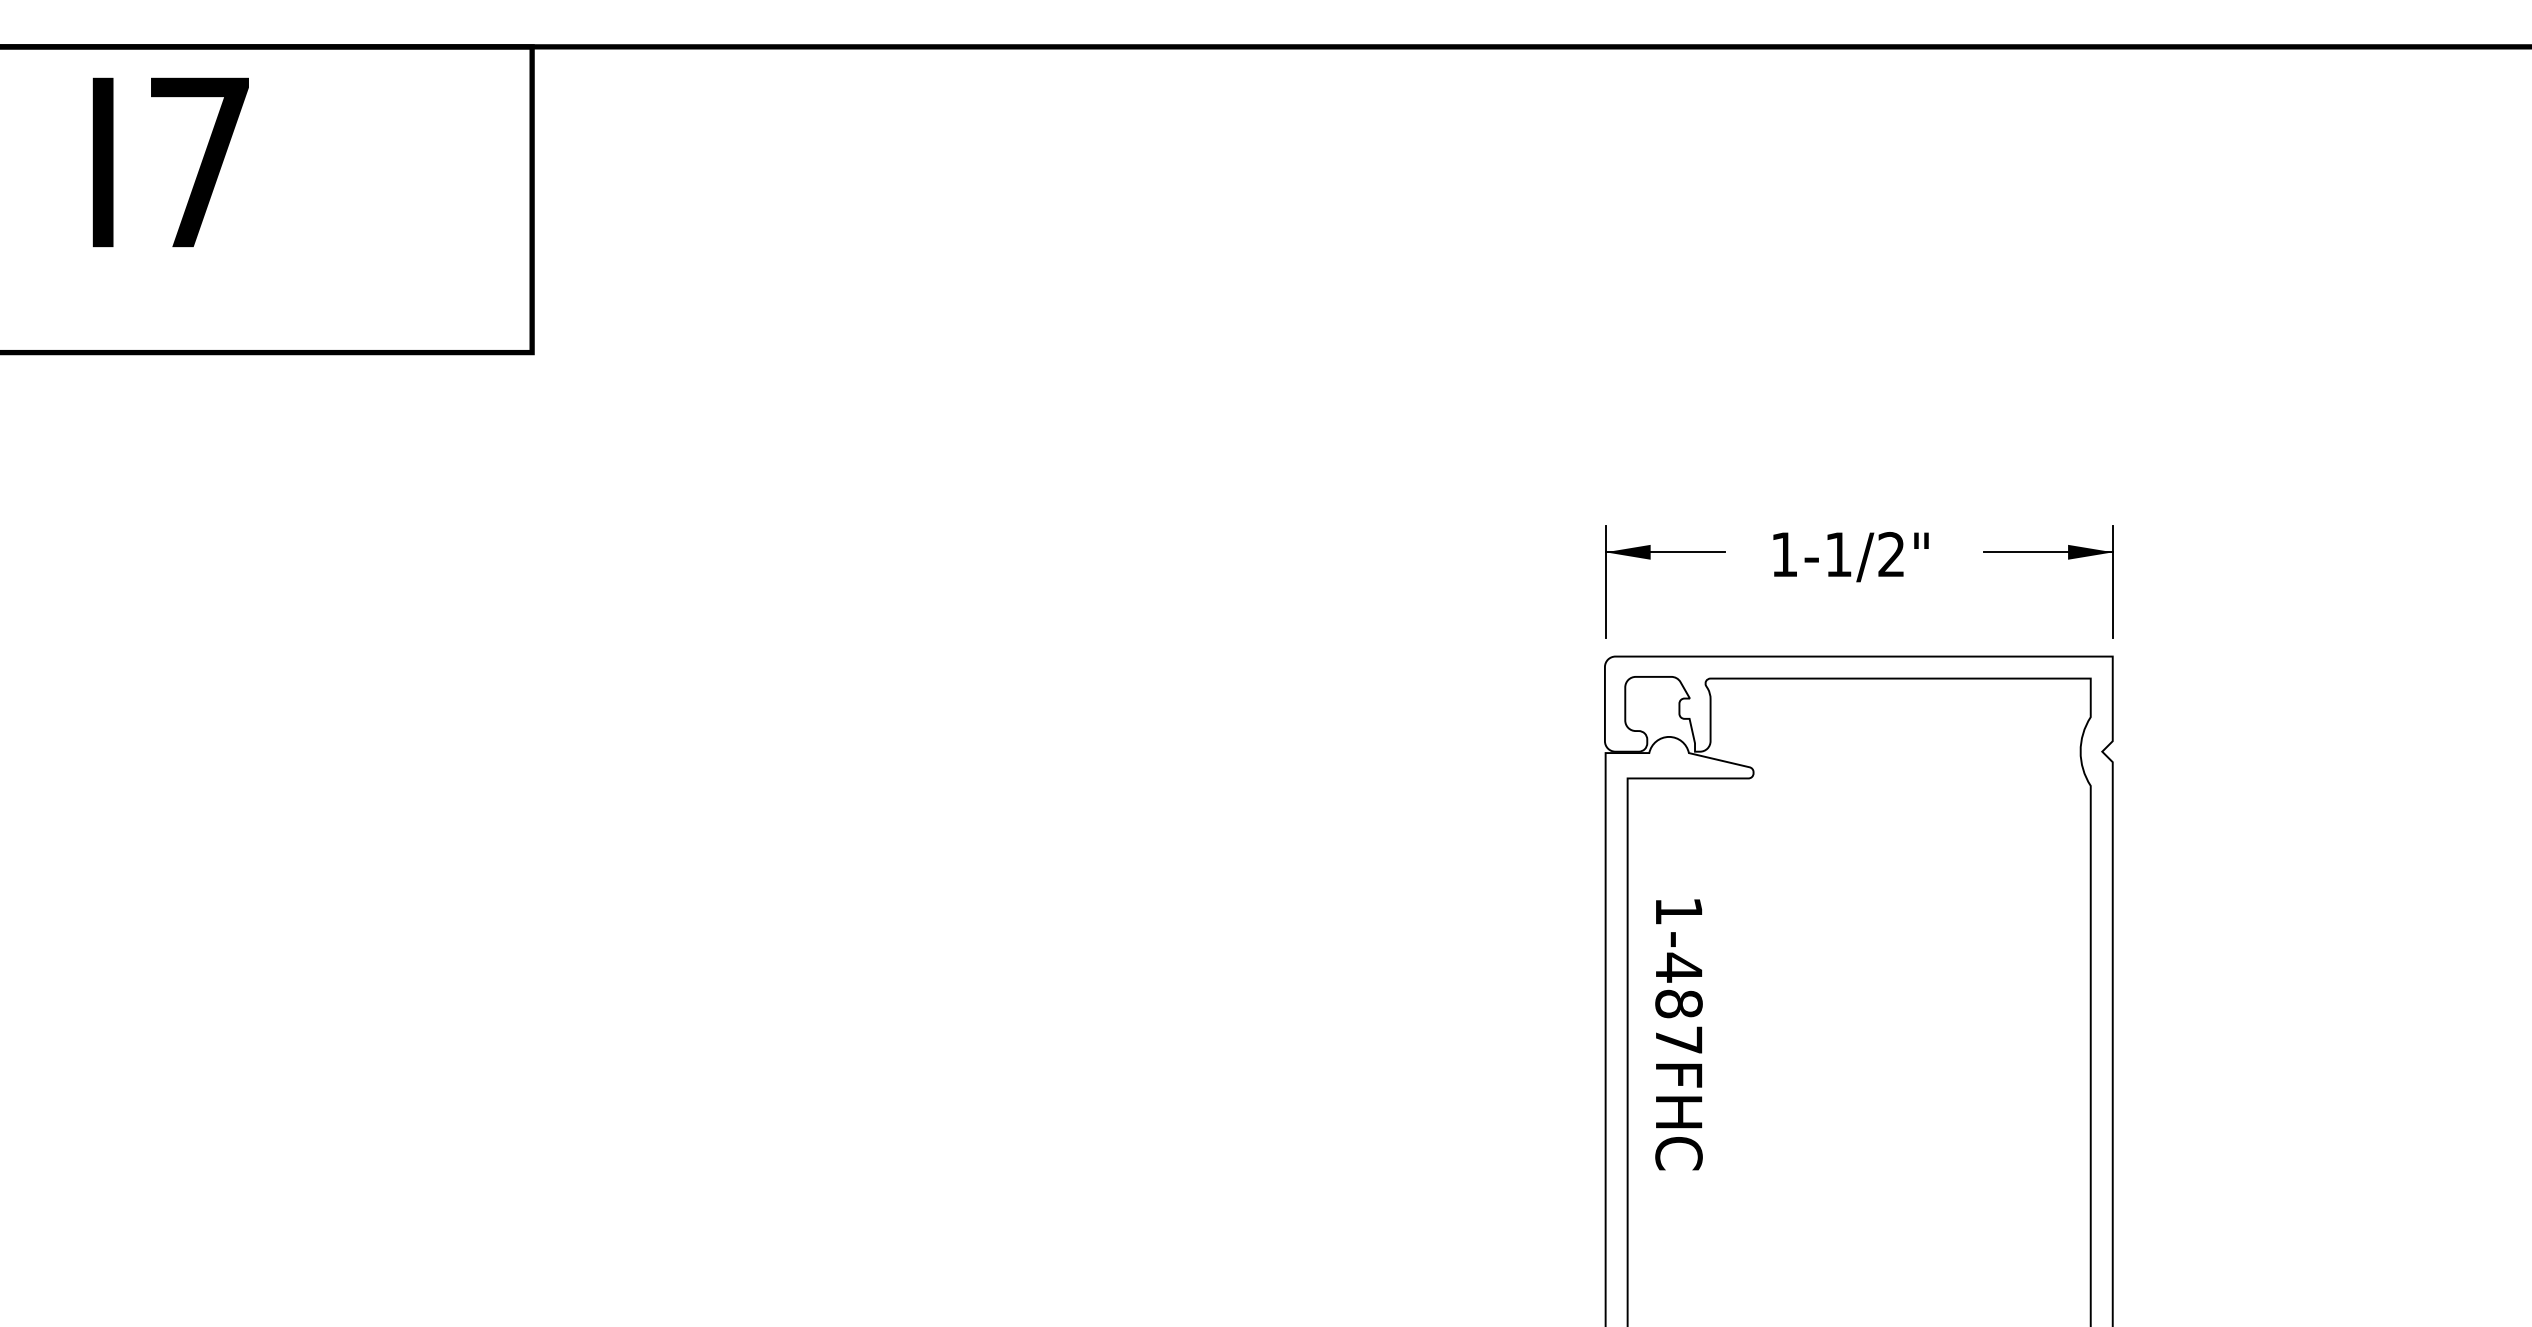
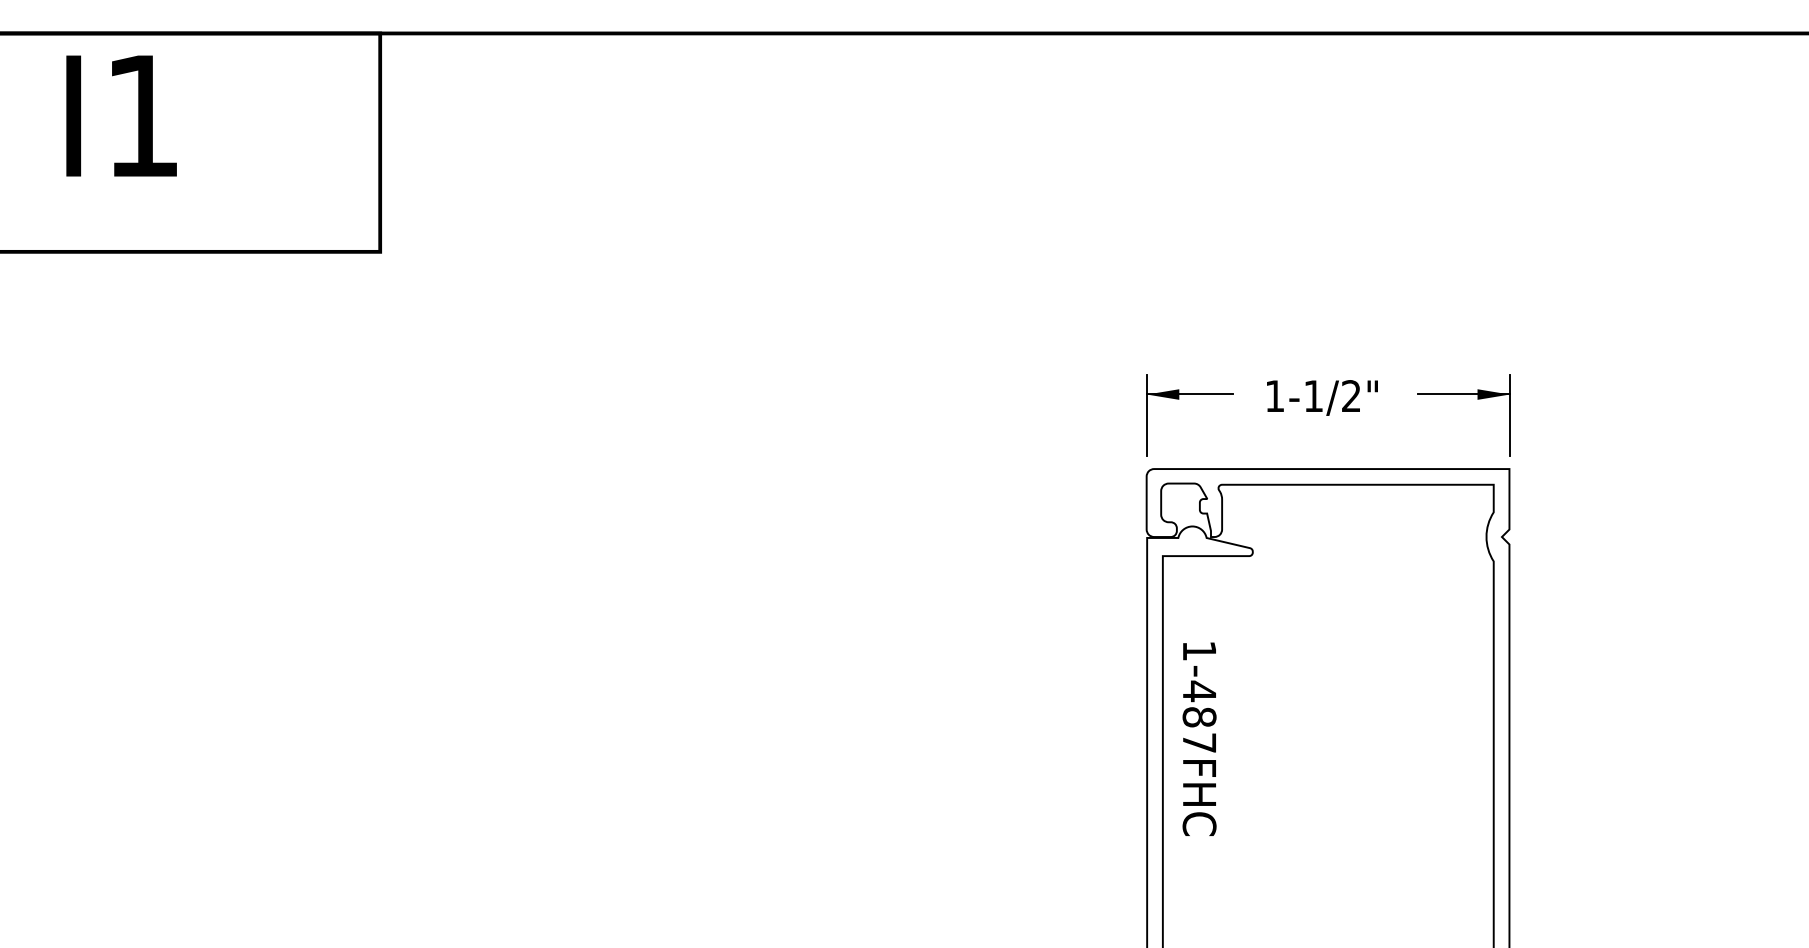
text: (199, 161) -> (142, 115), I7 -> I1

